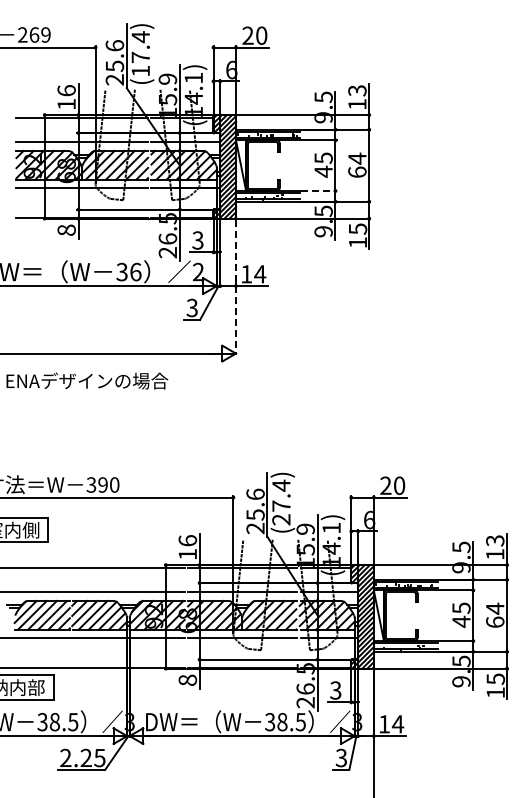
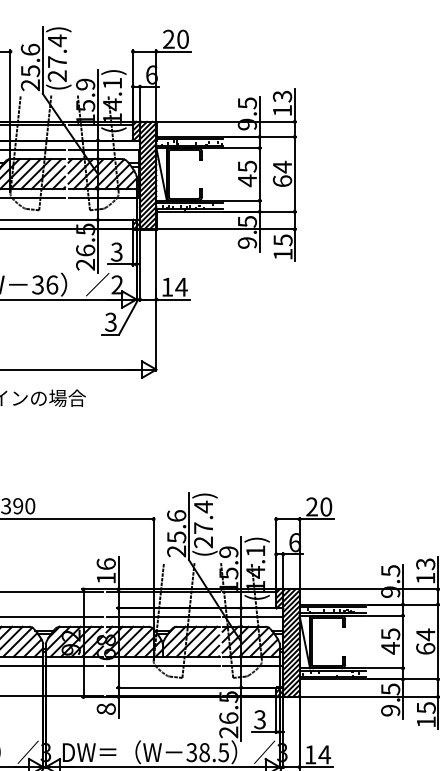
text: (140, 70) -> (57, 75), (17.4) -> (27.4)
line: (319, 191) -> (243, 201), dashed -> solid
line: (236, 287) -> (156, 300), dashed -> solid

